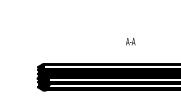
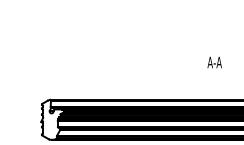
text: (130, 41) -> (214, 62), moved
hatch: (45, 77) -> (53, 120), removed

